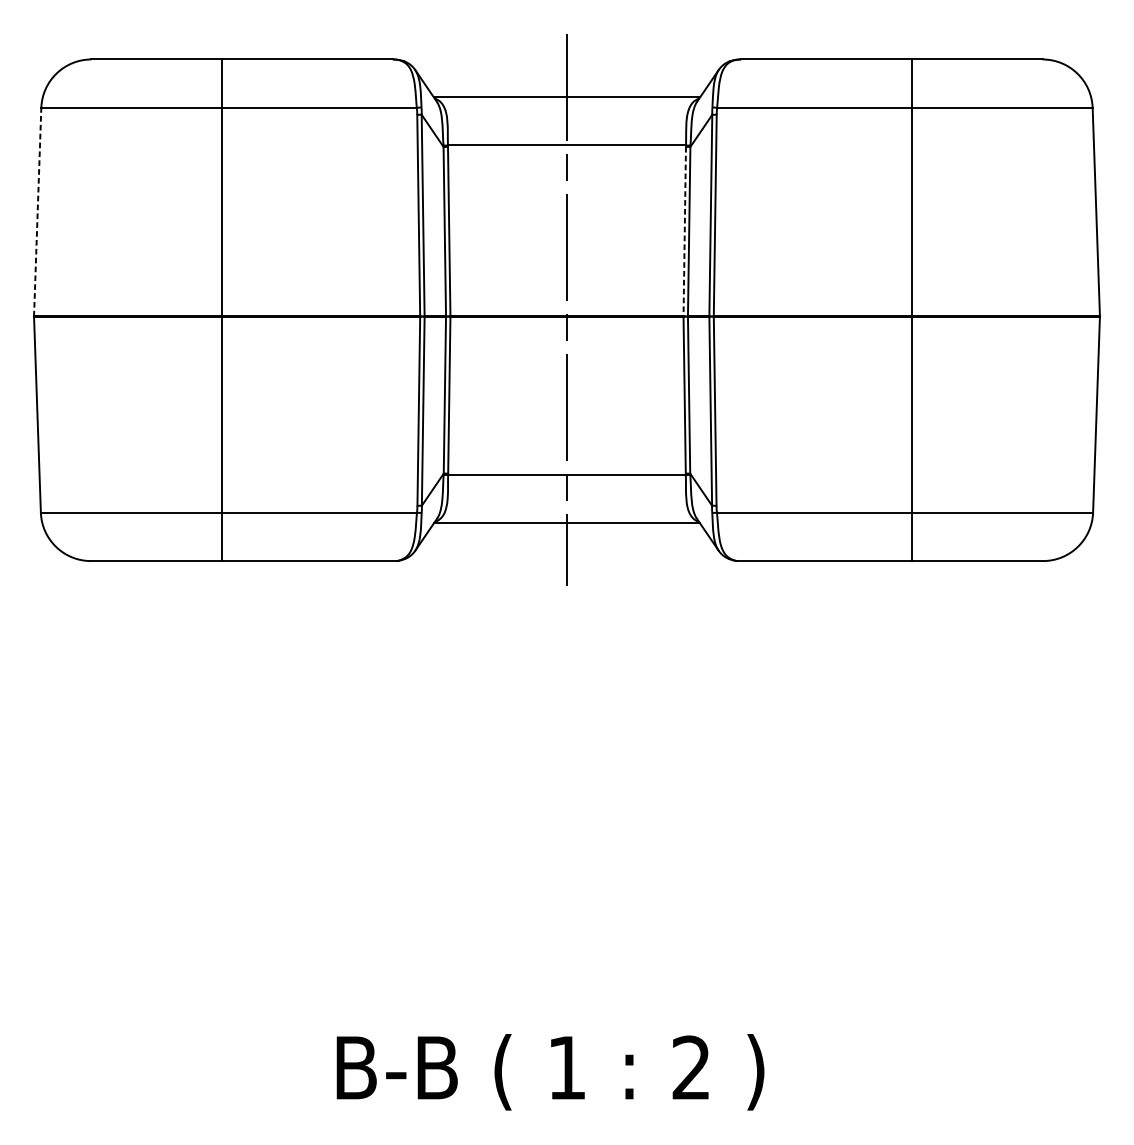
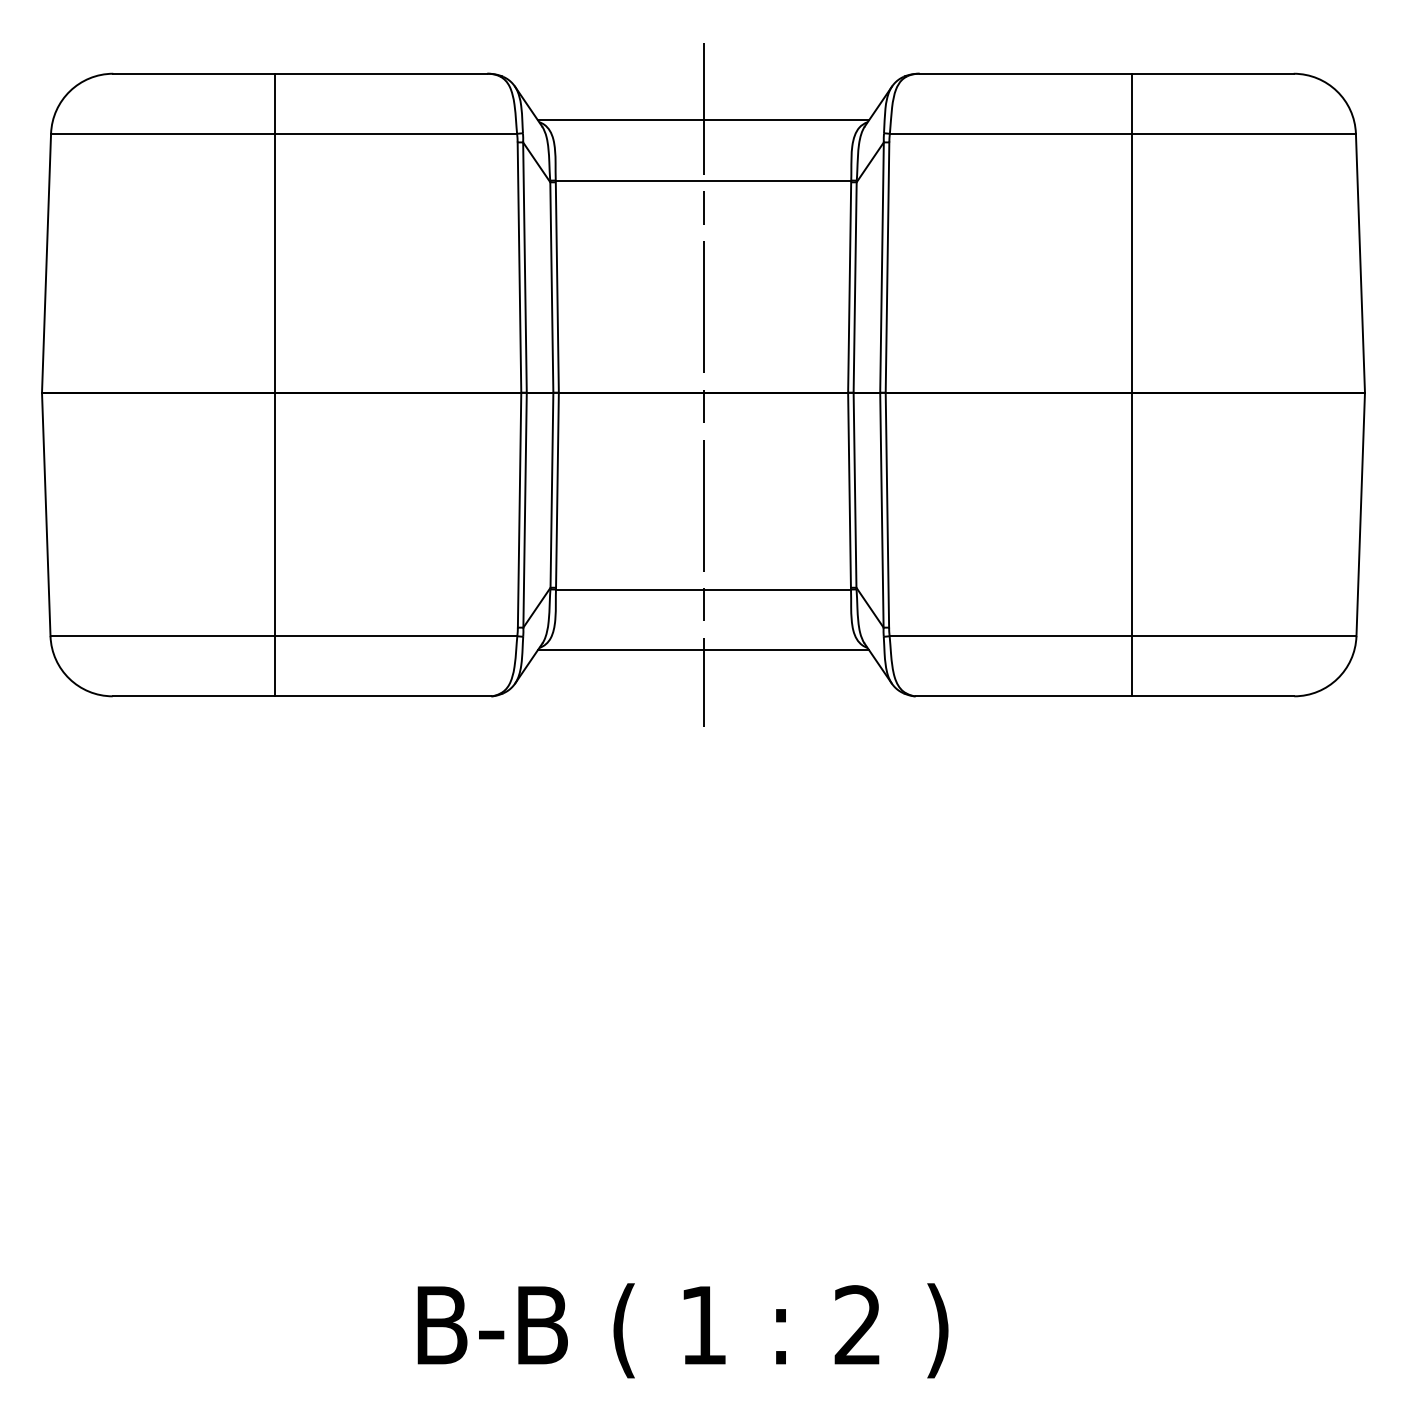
line: (37, 212) -> (46, 263), dashed -> solid
line: (684, 232) -> (849, 288), dashed -> solid

